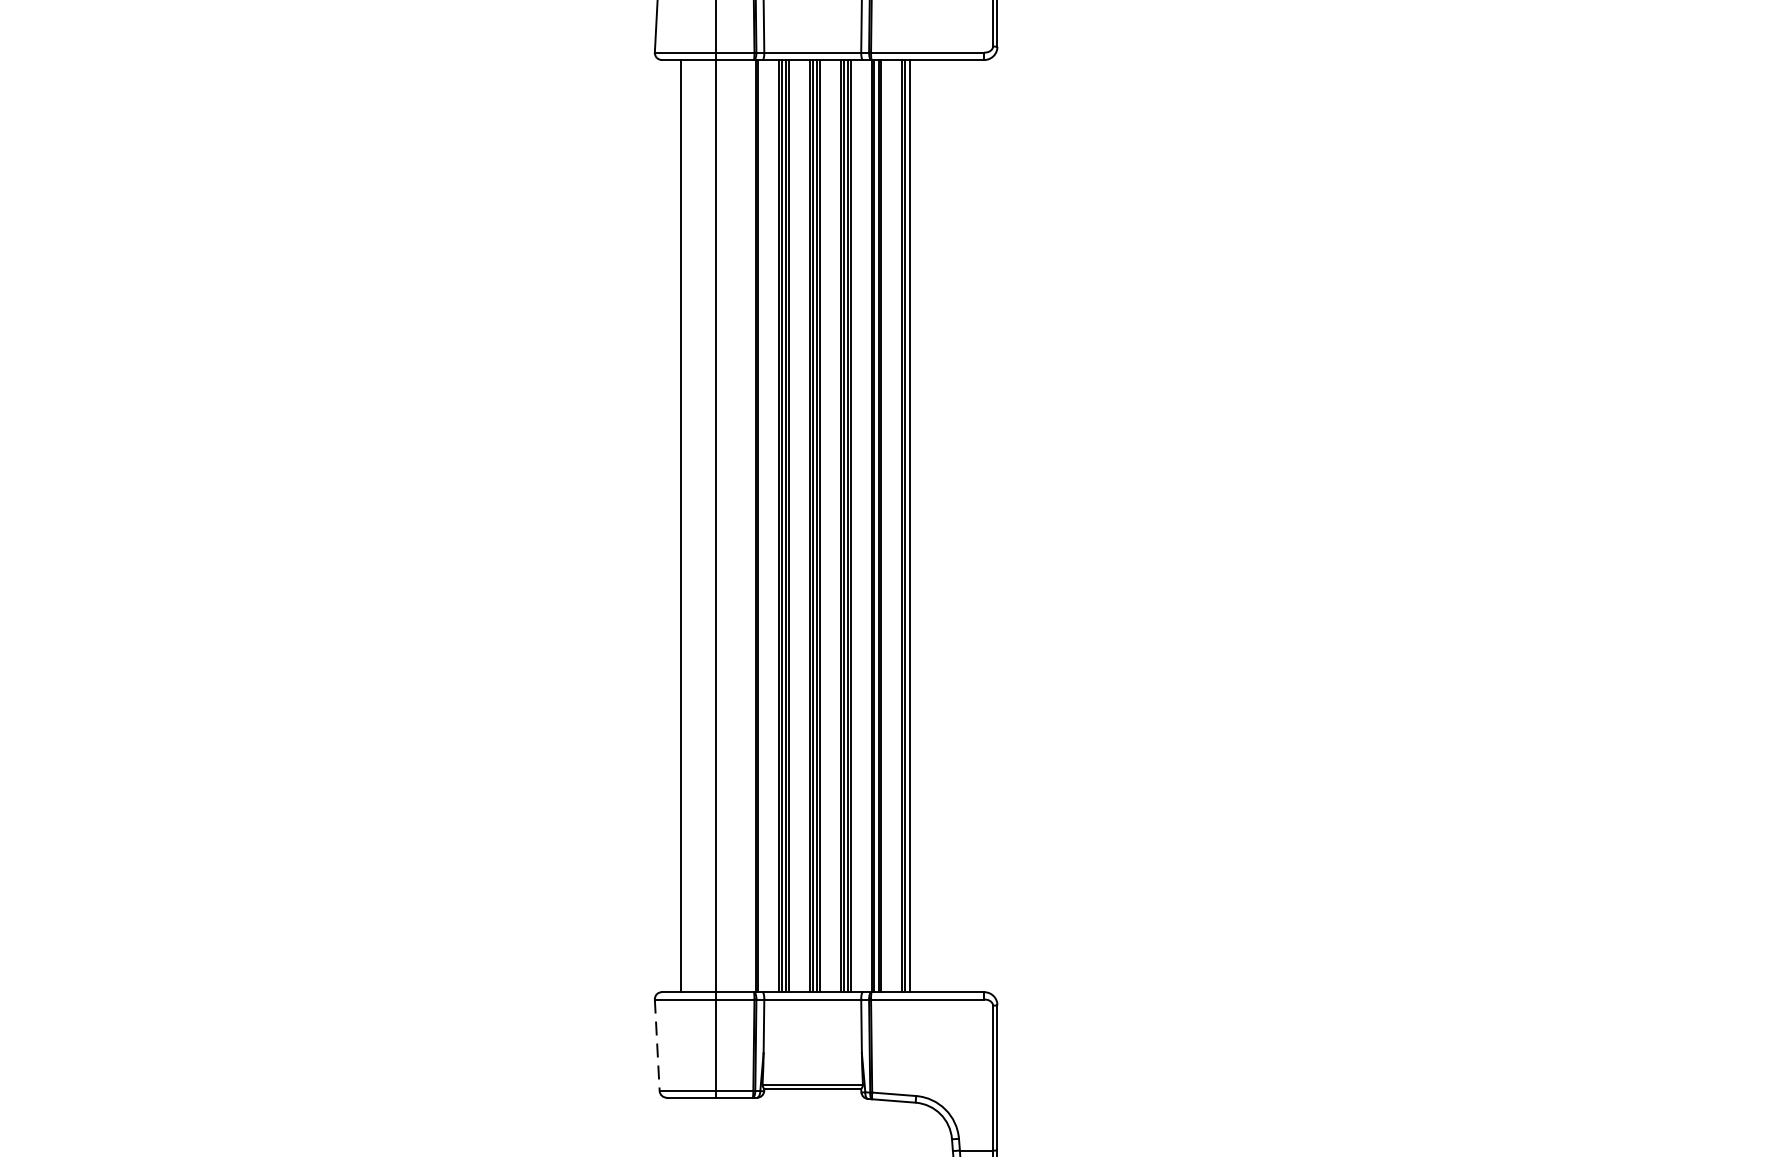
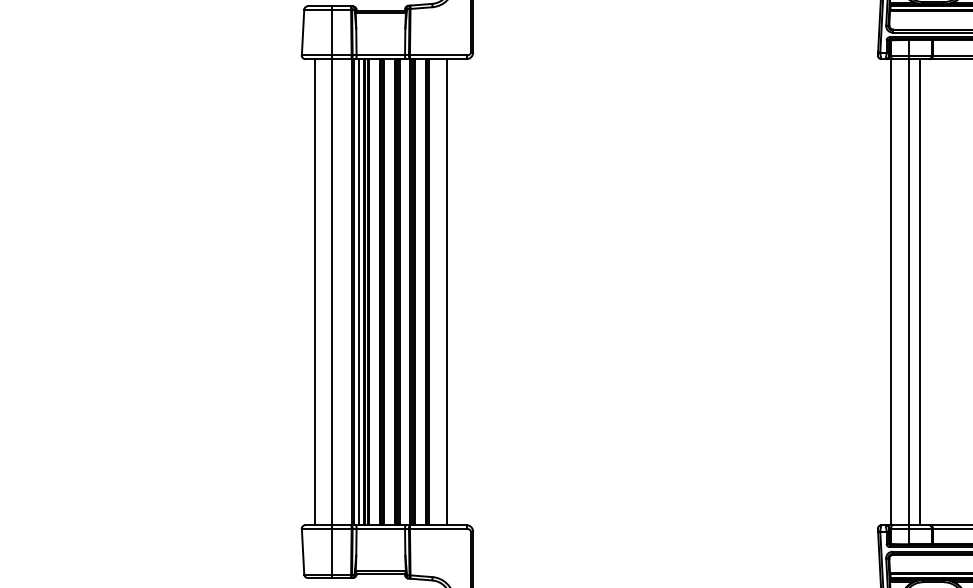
line: (768, 526) -> (358, 292), added
line: (944, 526) -> (446, 292), added
line: (658, 1044) -> (303, 551), dashed -> solid

